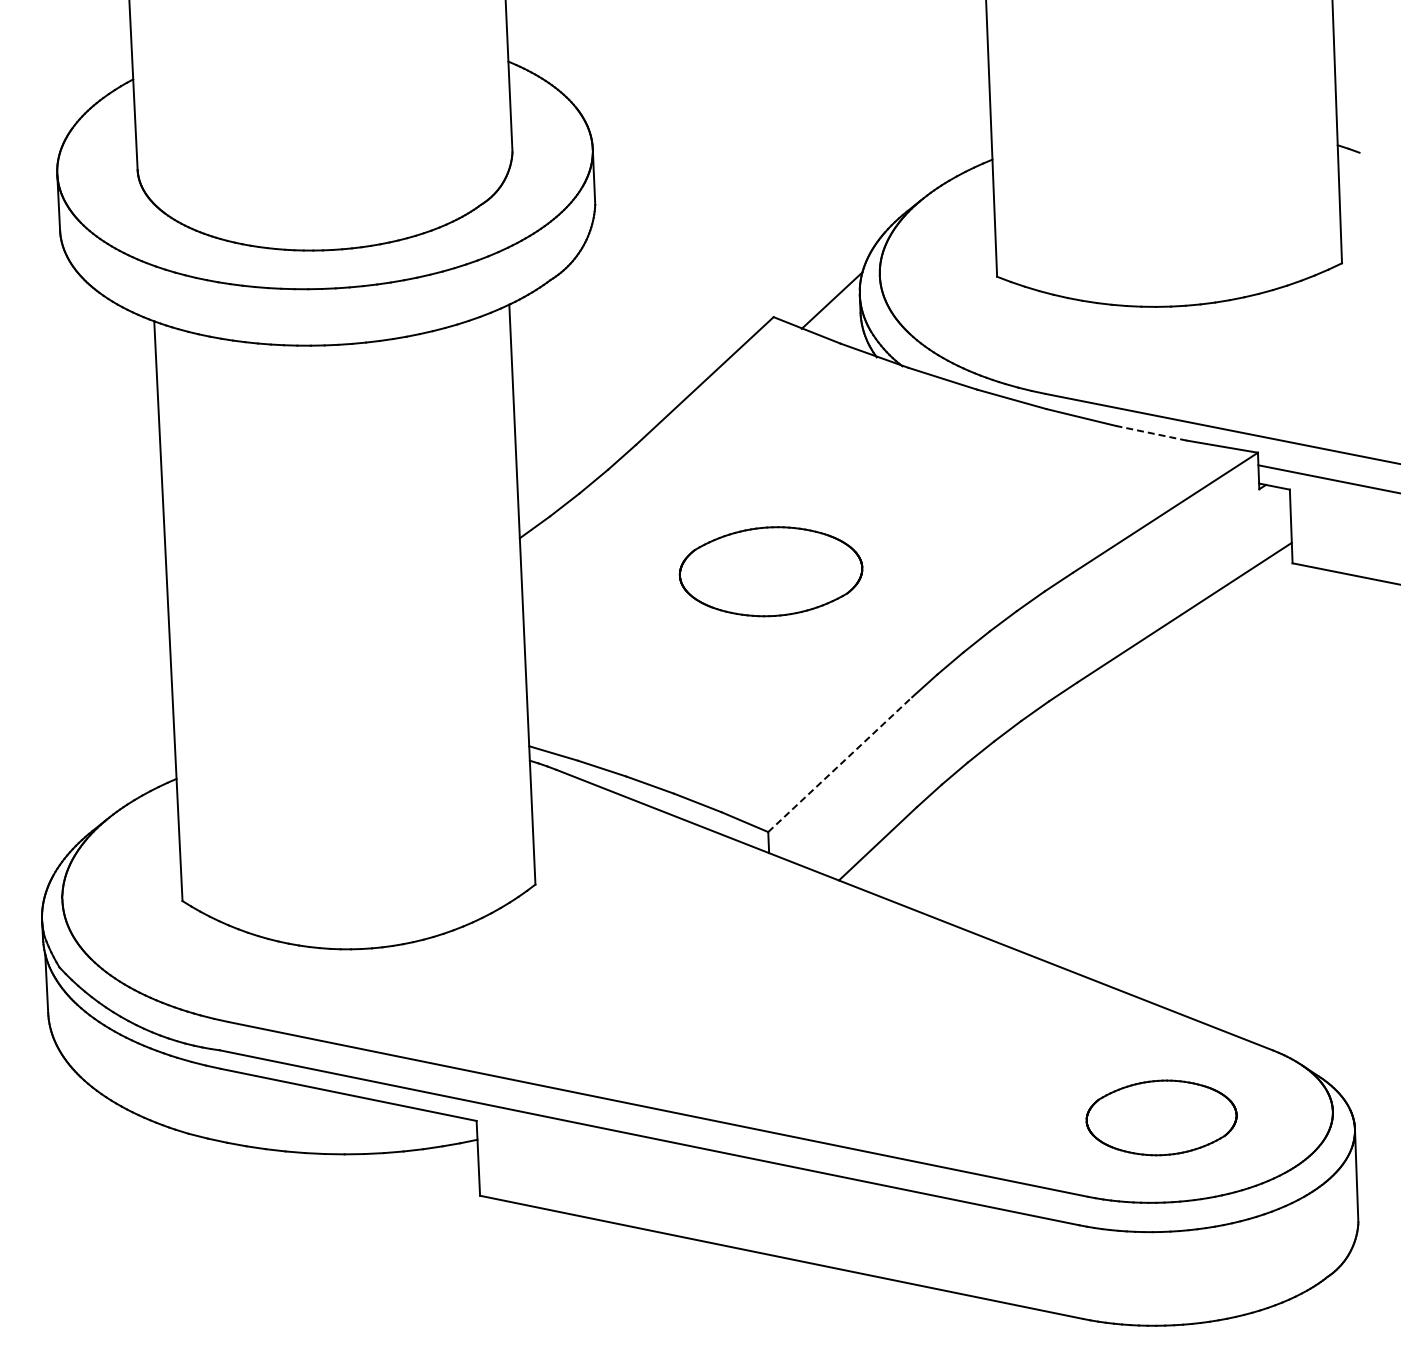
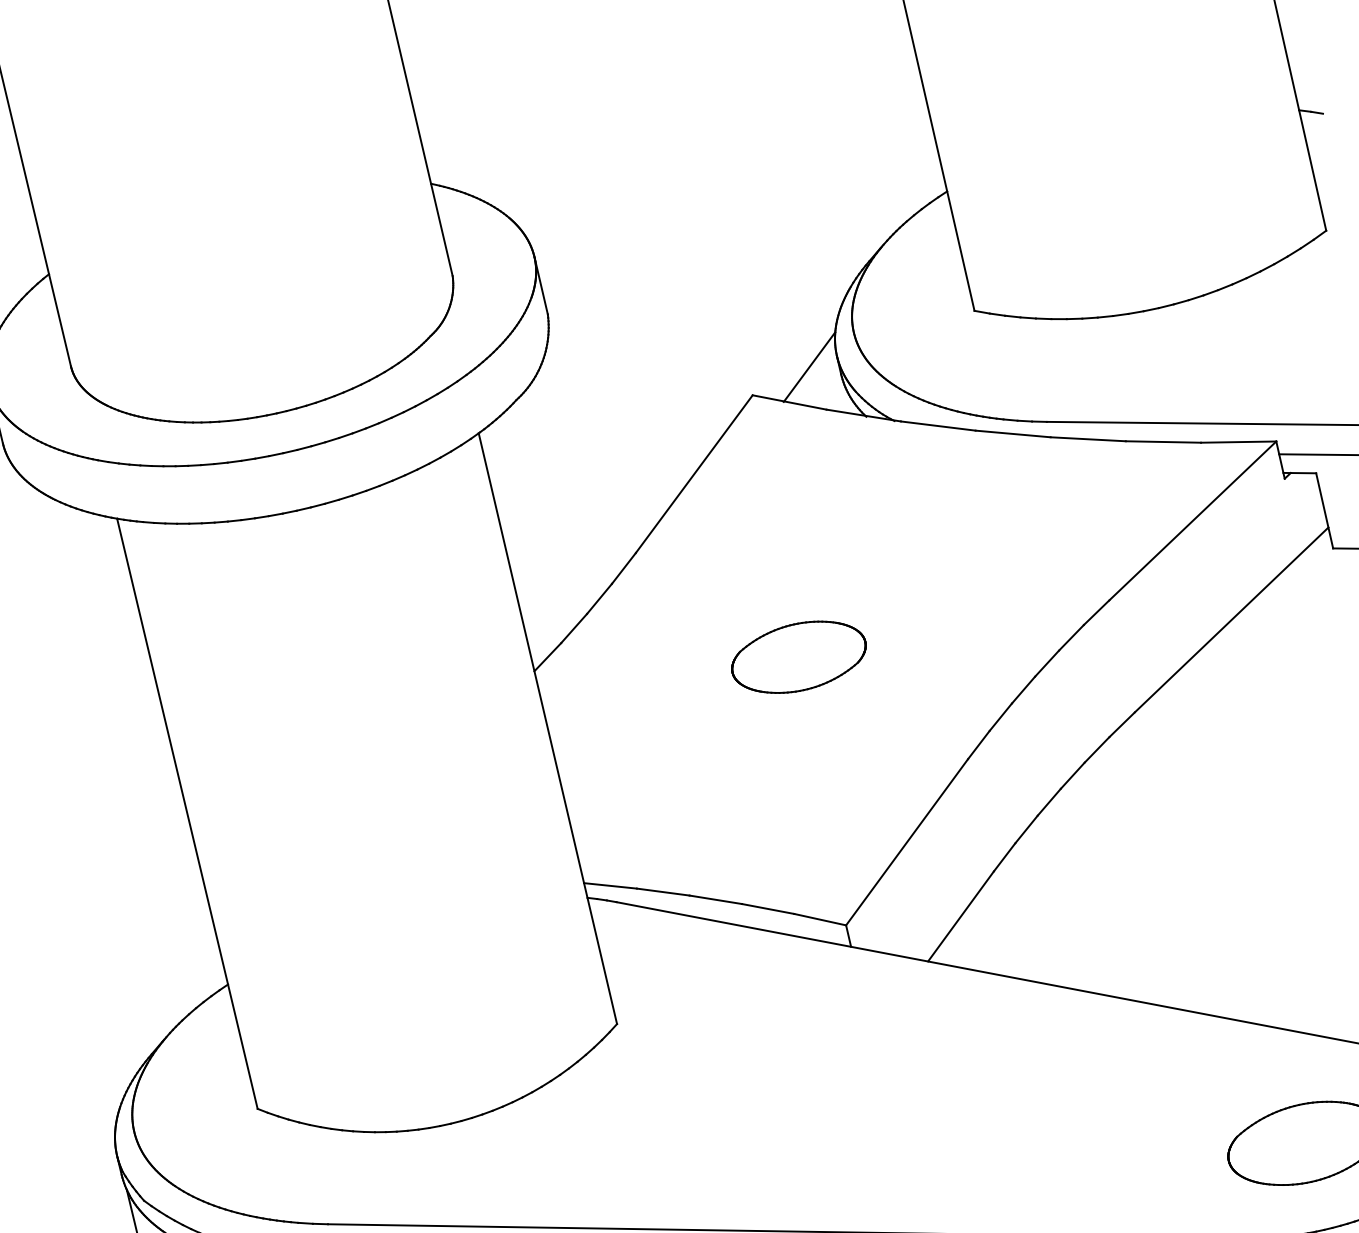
line: (1151, 433) -> (1163, 442), dashed -> solid
part: (770, 571) -> (798, 657), size x0.71
line: (840, 764) -> (907, 842), dashed -> solid

